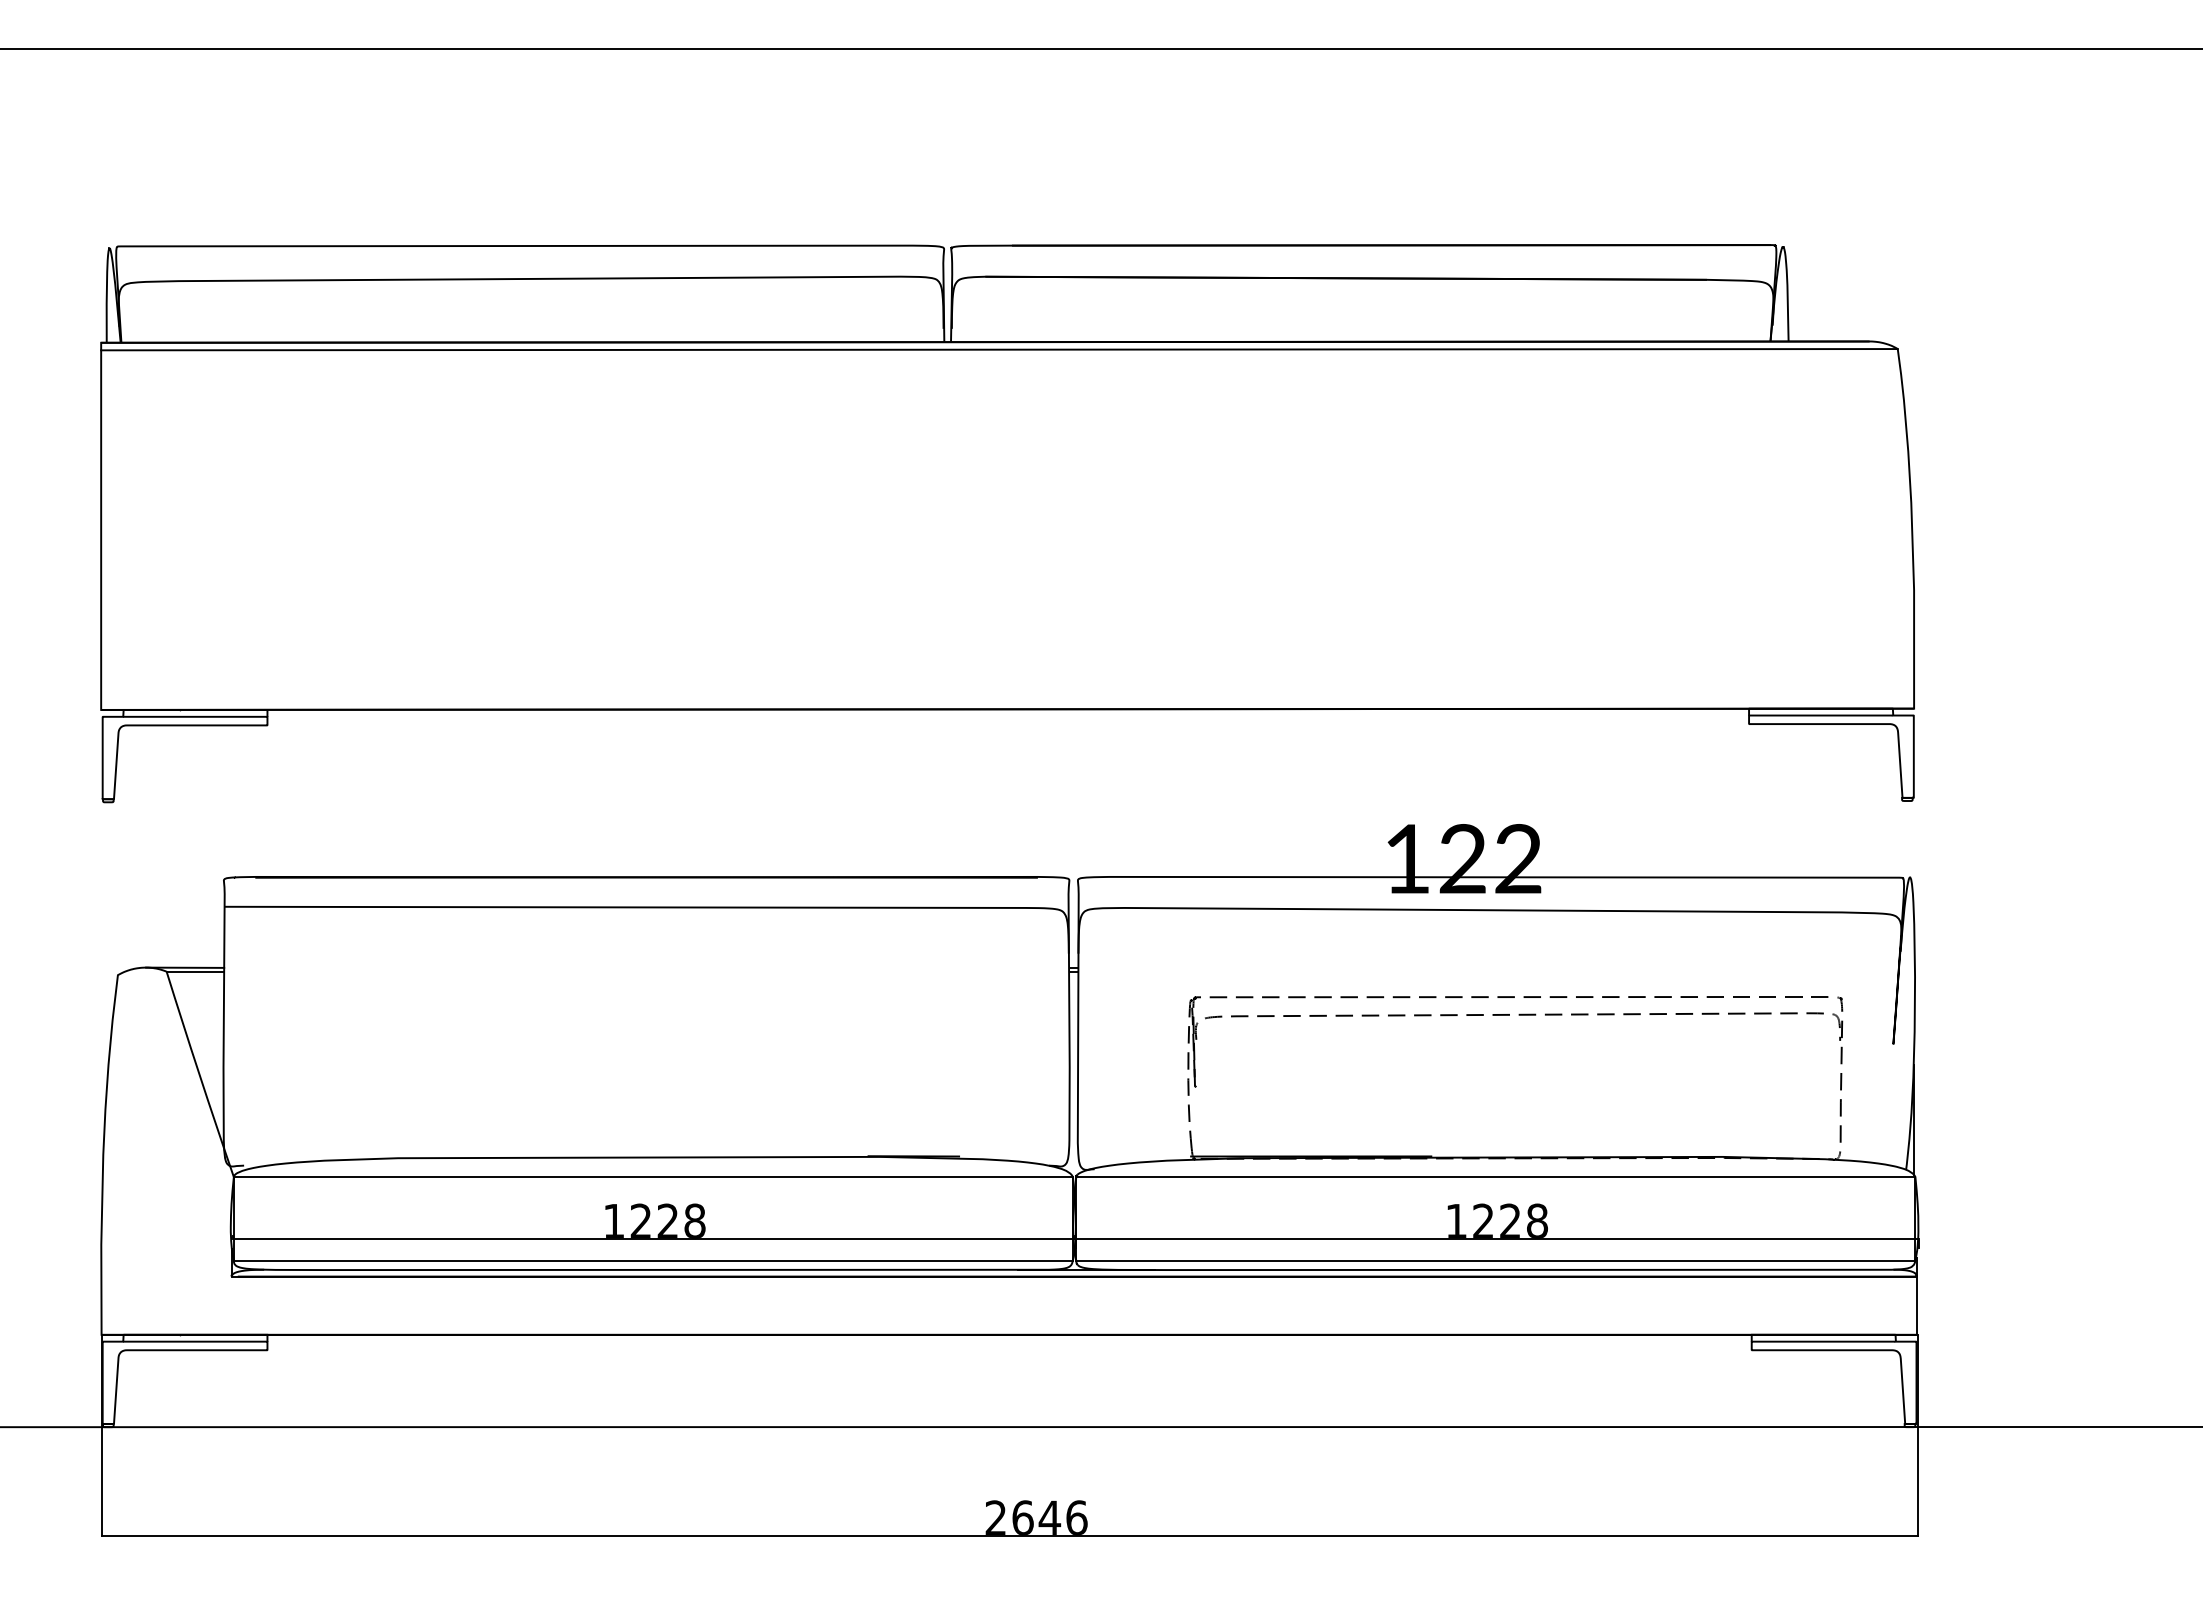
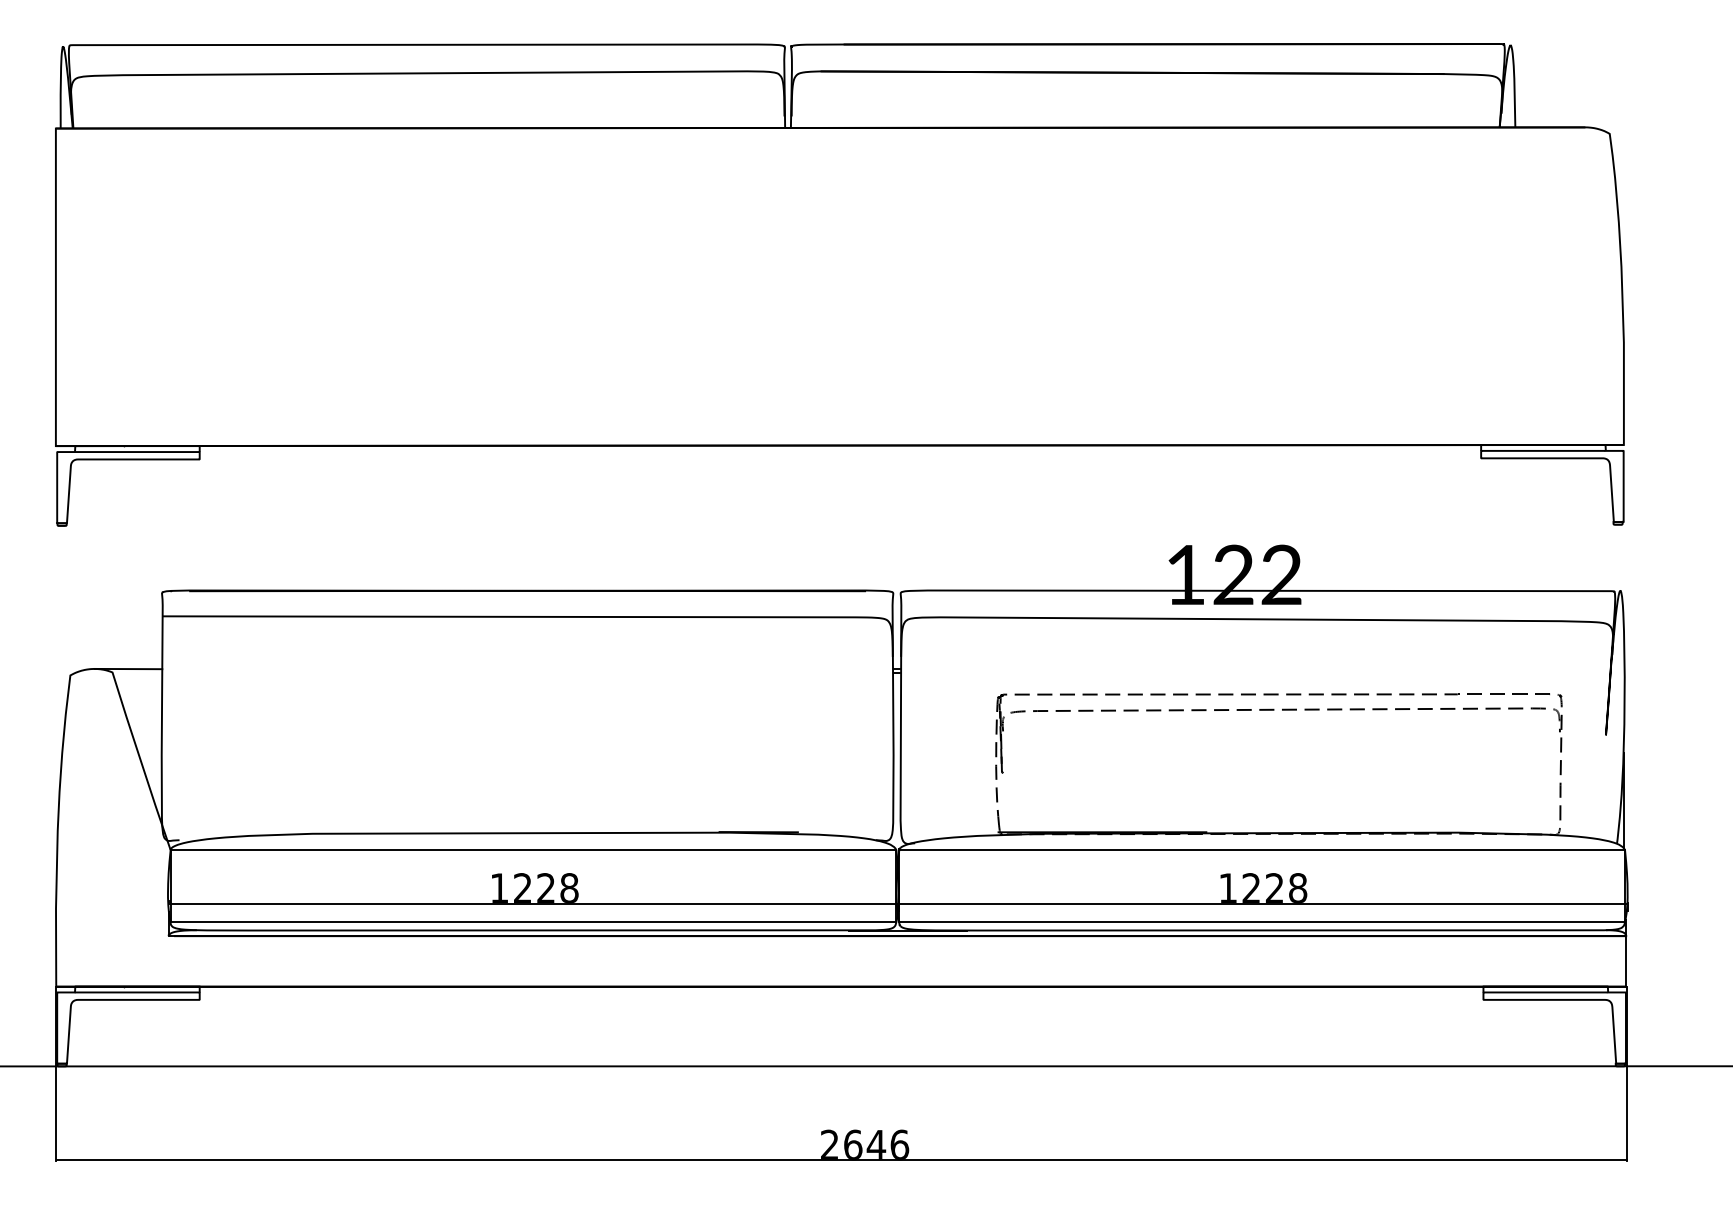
line: (999, 349) -> (832, 134), removed
line: (195, 971) -> (137, 672), removed

